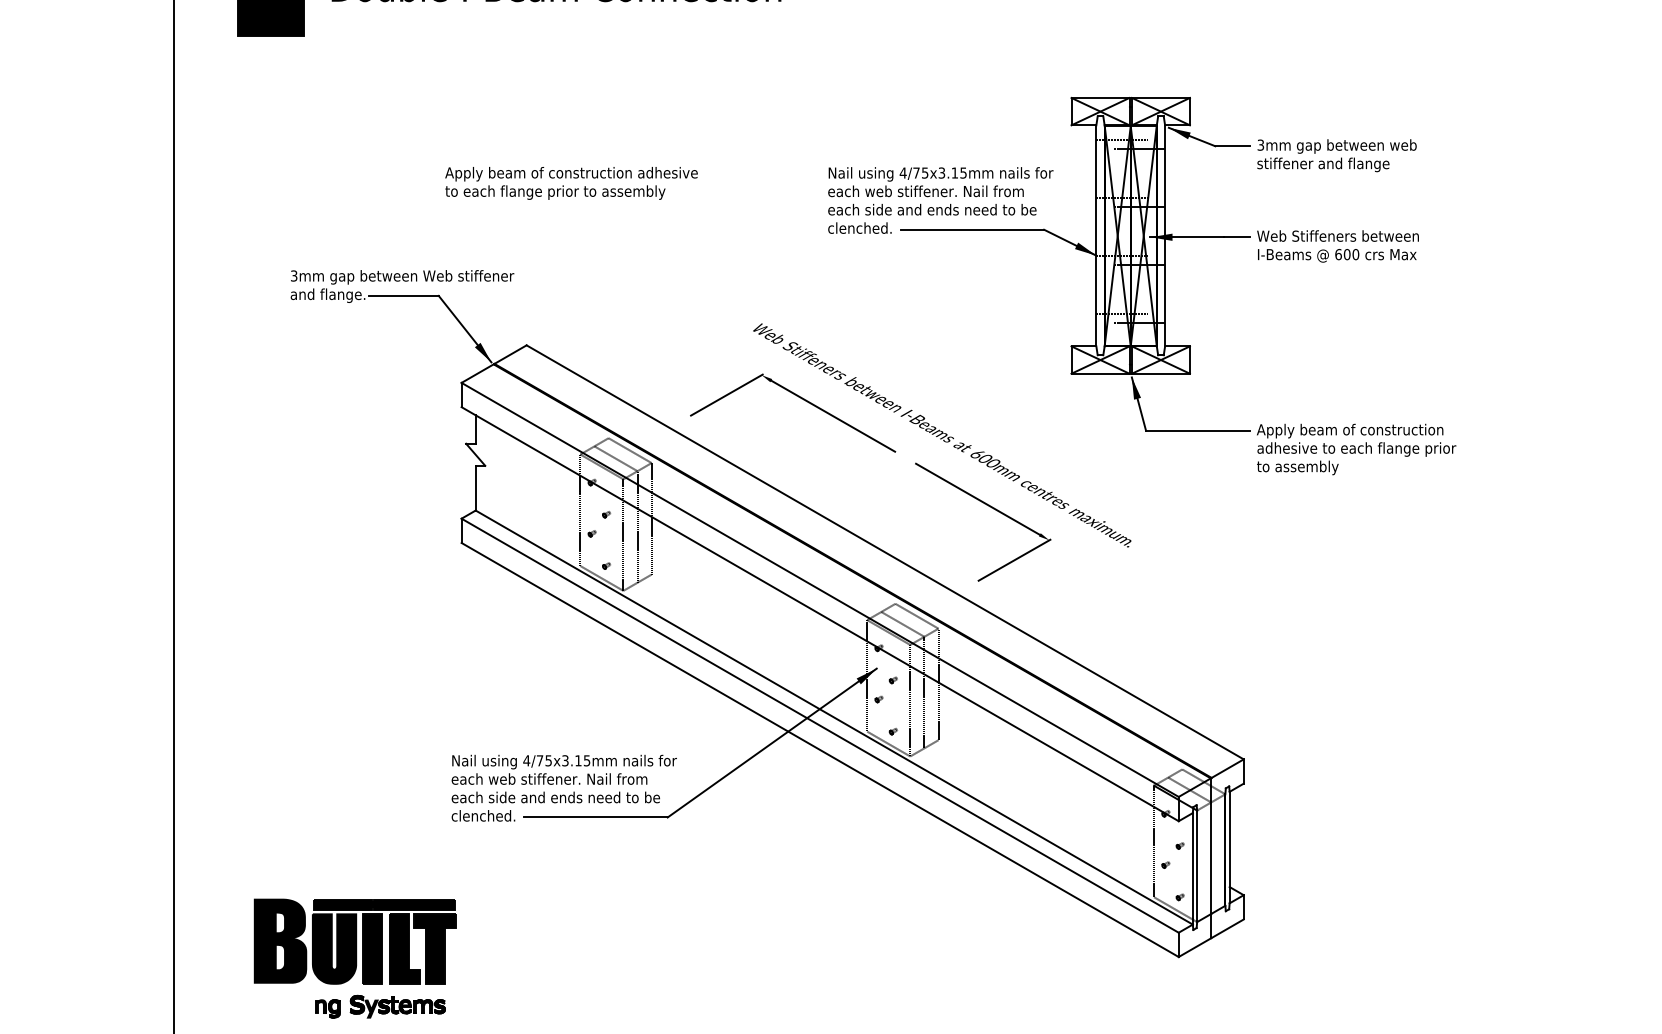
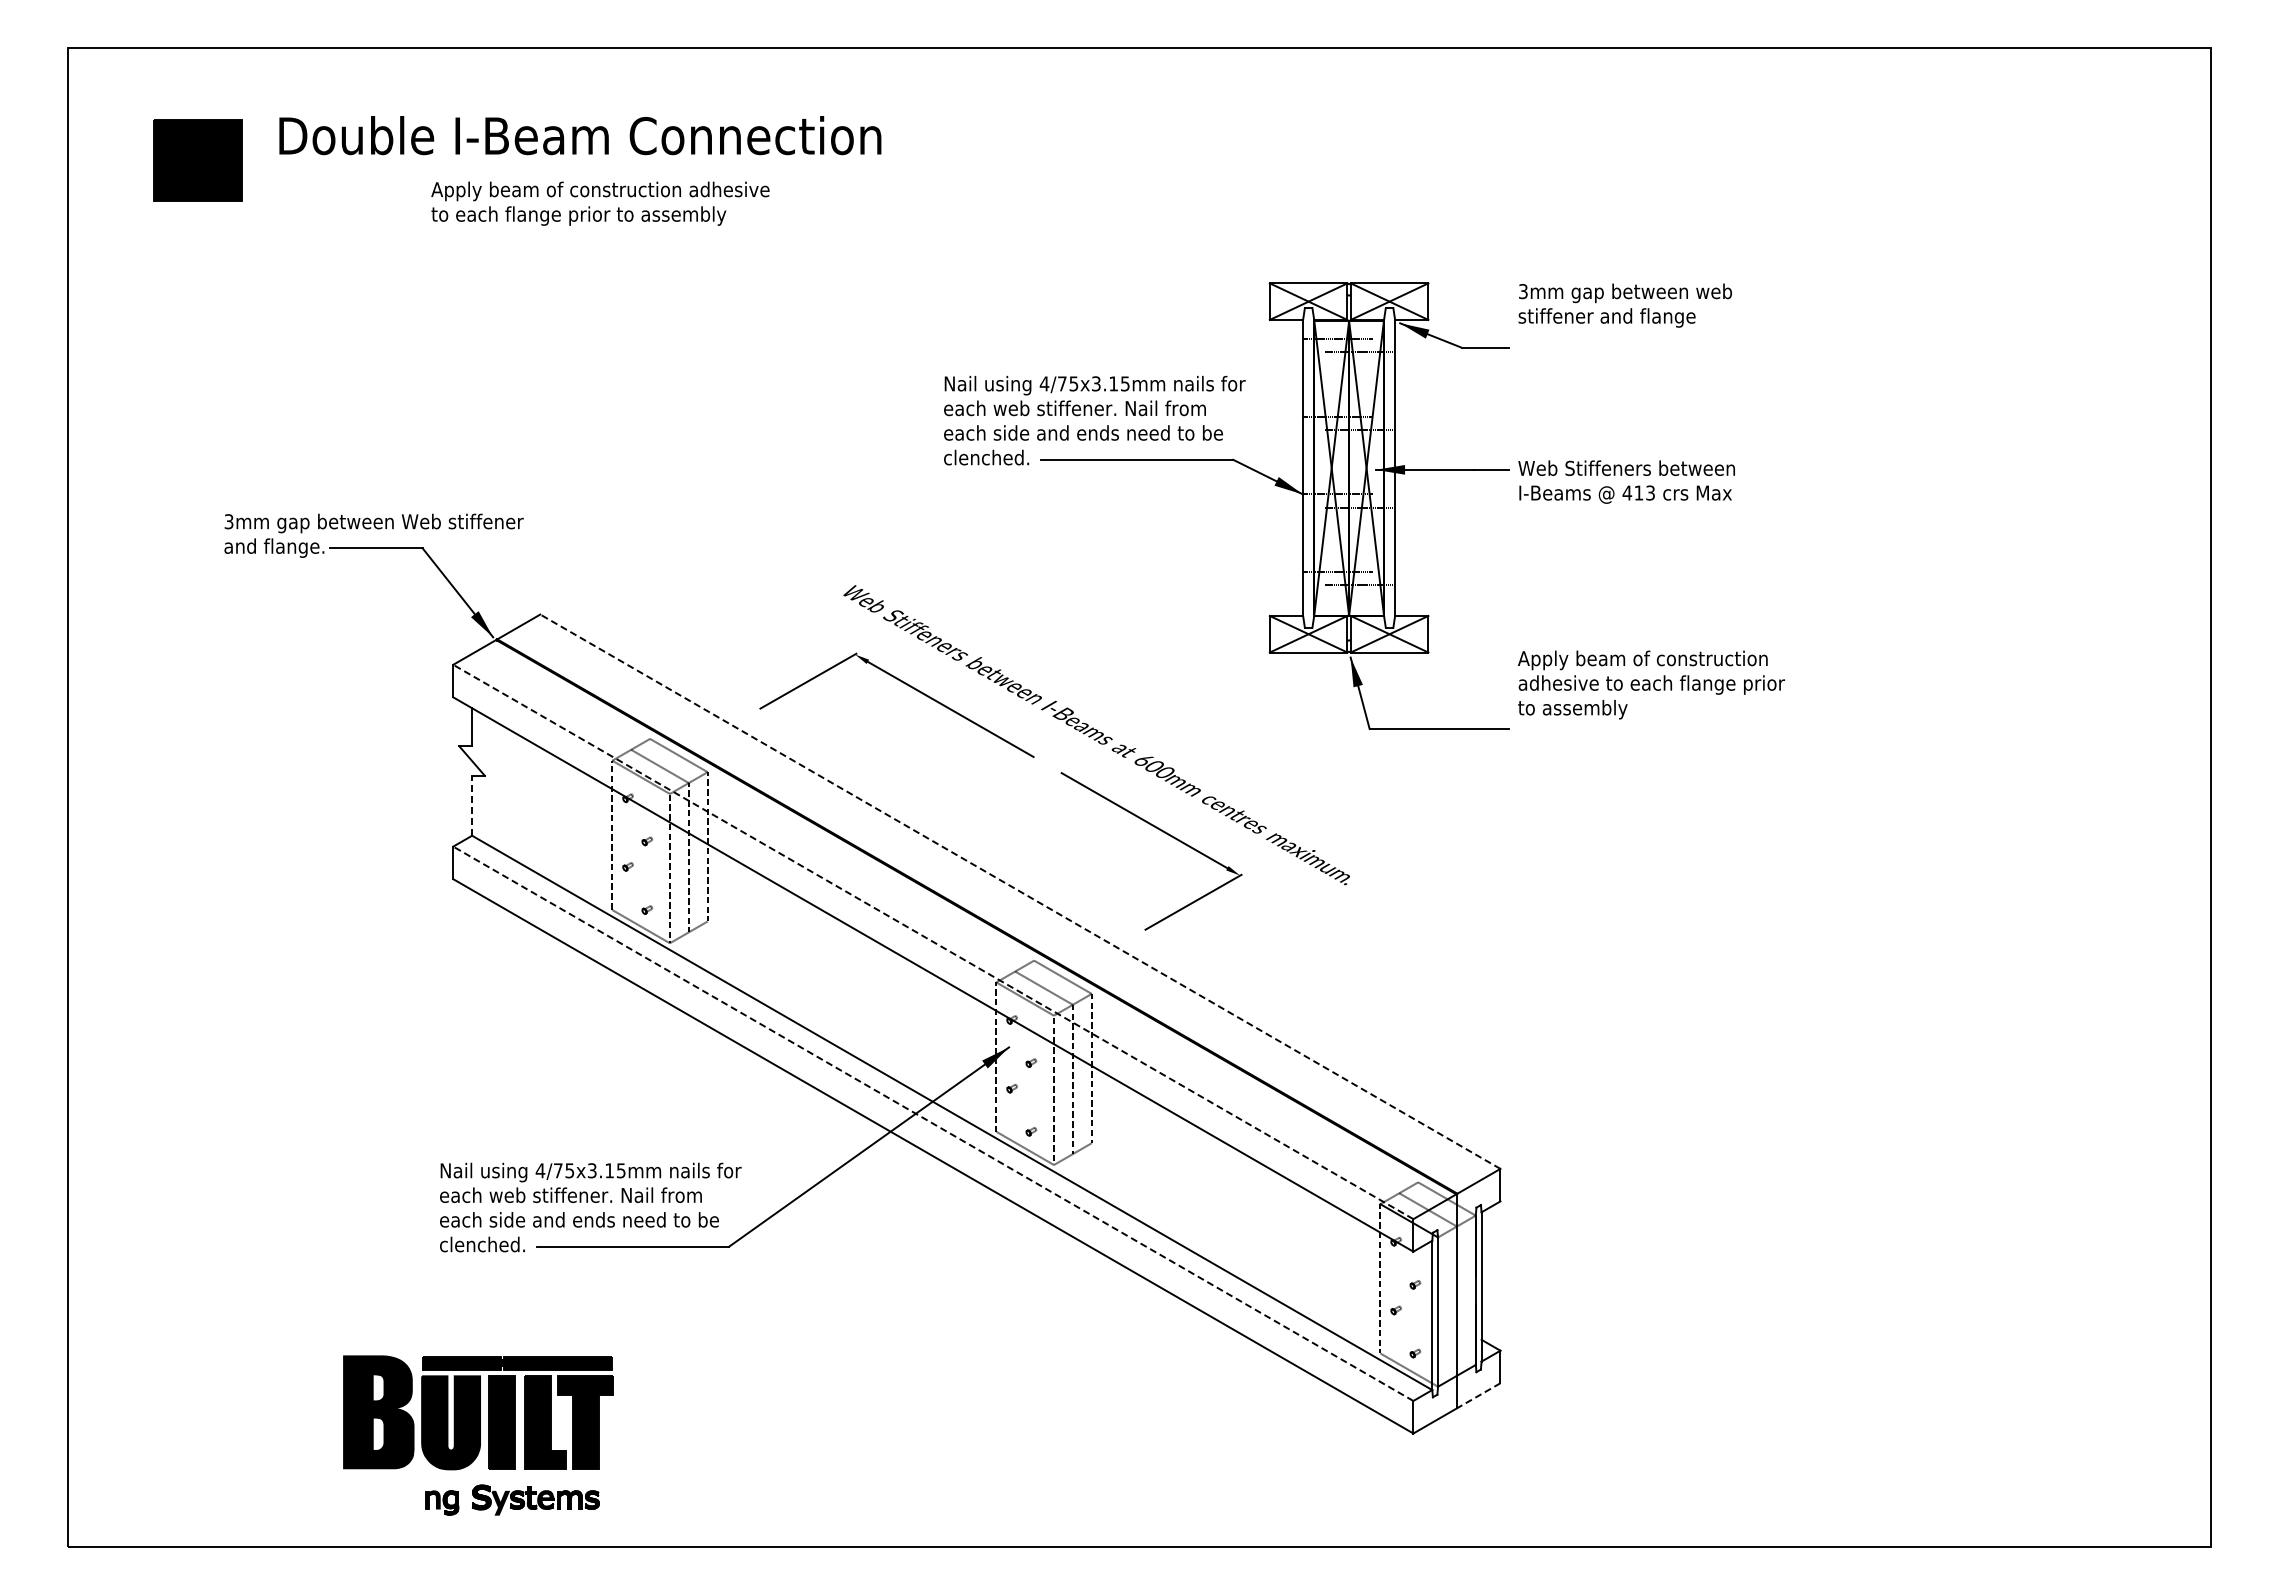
text: (1336, 155) -> (1624, 305), moved
text: (571, 183) -> (600, 203), moved
text: (1346, 254) -> (1638, 492), 600 -> 413
text: (1356, 449) -> (1651, 684), moved
line: (475, 487) -> (472, 805), solid -> dashed
line: (884, 552) -> (1019, 891), solid -> dashed
line: (819, 589) -> (932, 941), solid -> dashed
line: (819, 725) -> (932, 1123), solid -> dashed
line: (1227, 929) -> (1478, 1396), solid -> dashed
part: (354, 958) -> (478, 1435), moved

